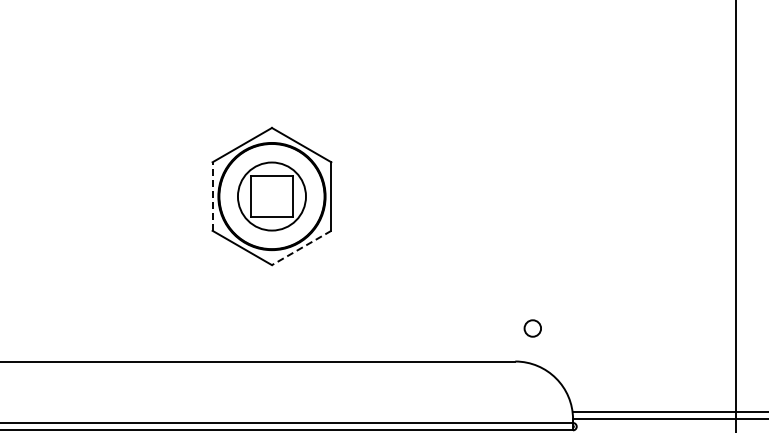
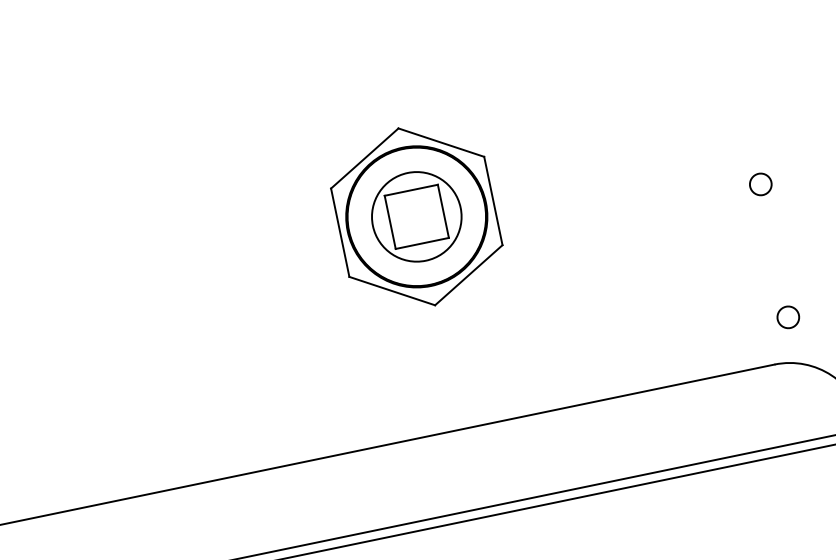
line: (212, 196) -> (340, 232), dashed -> solid
circle: (532, 225) -> (760, 184), added
line: (301, 248) -> (468, 275), dashed -> solid

